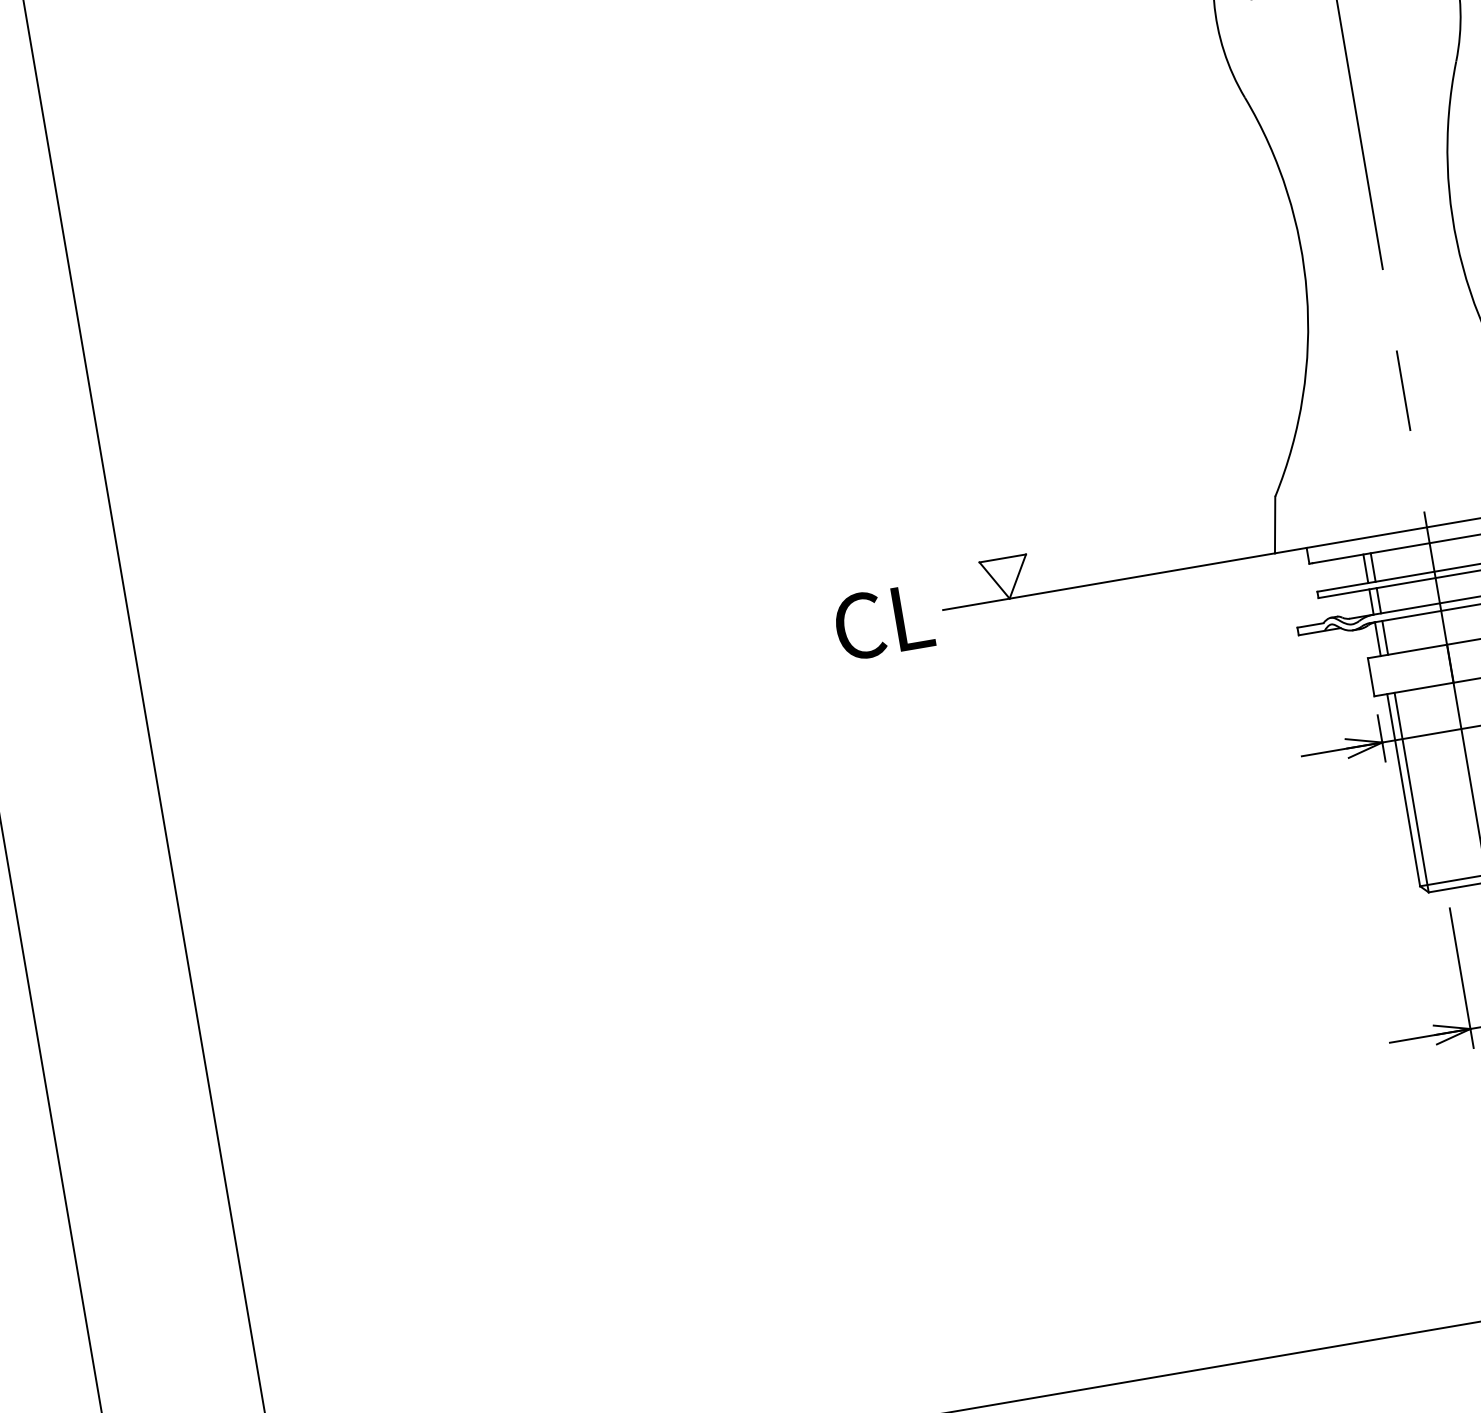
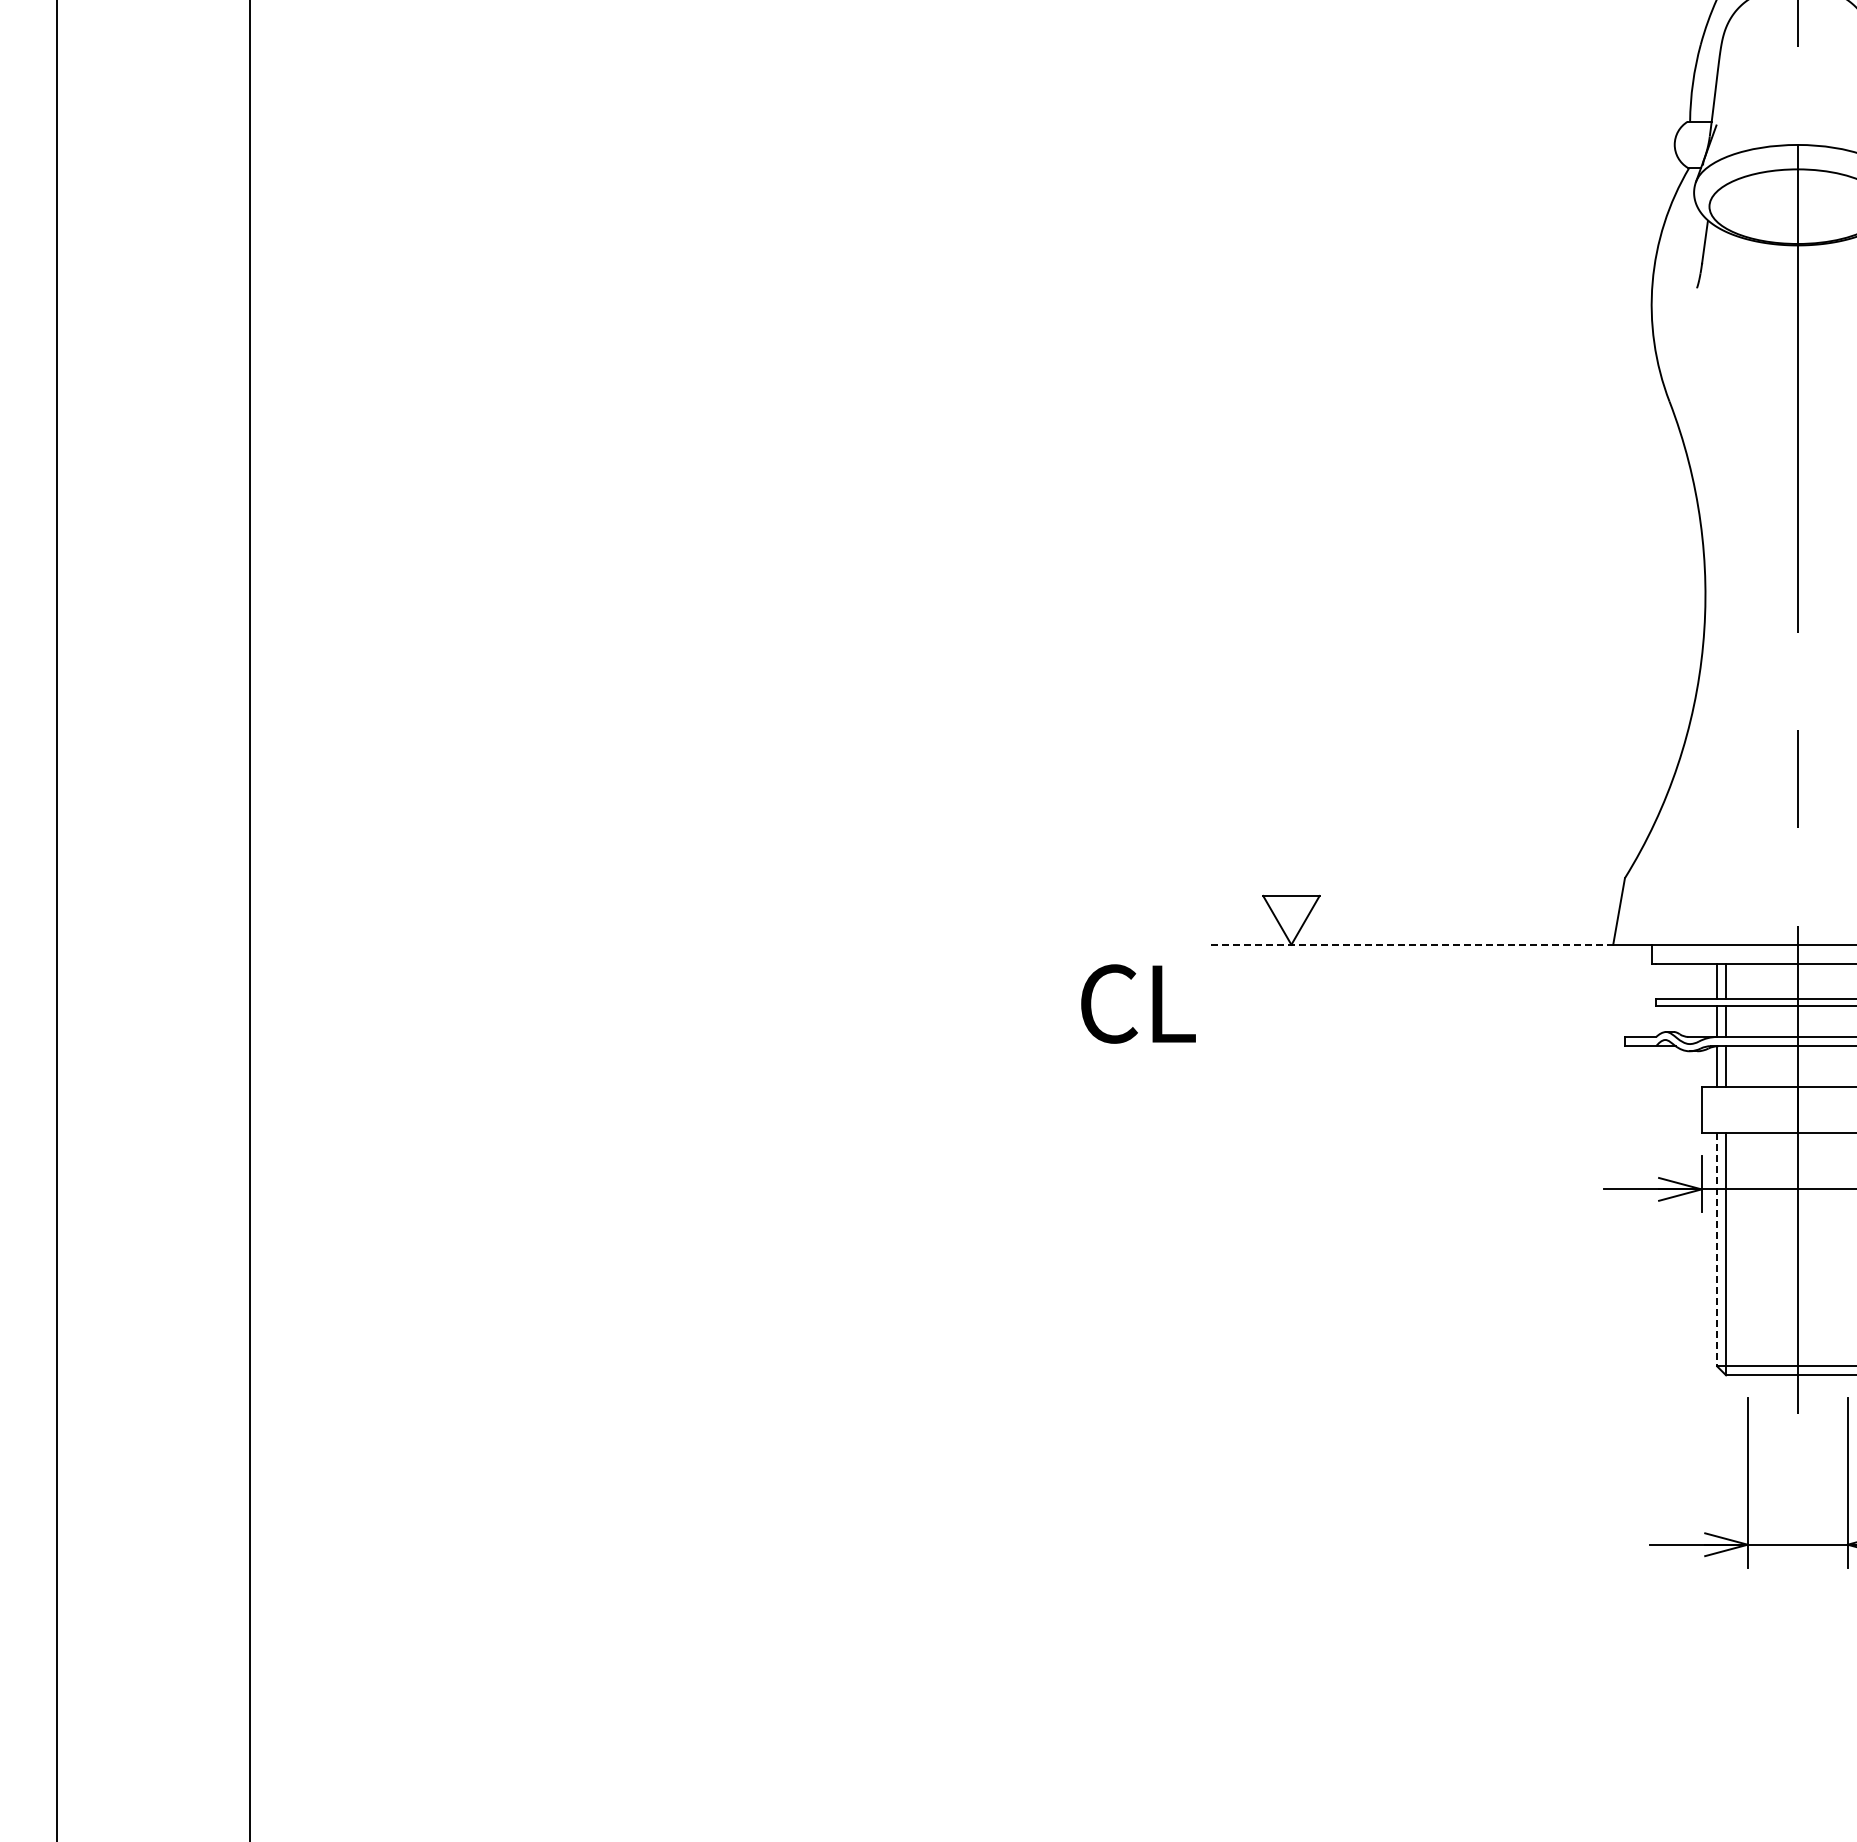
line: (1108, 581) -> (1411, 944), solid -> dashed
text: (883, 621) -> (1138, 1003), moved
line: (1403, 789) -> (1717, 1249), solid -> dashed

